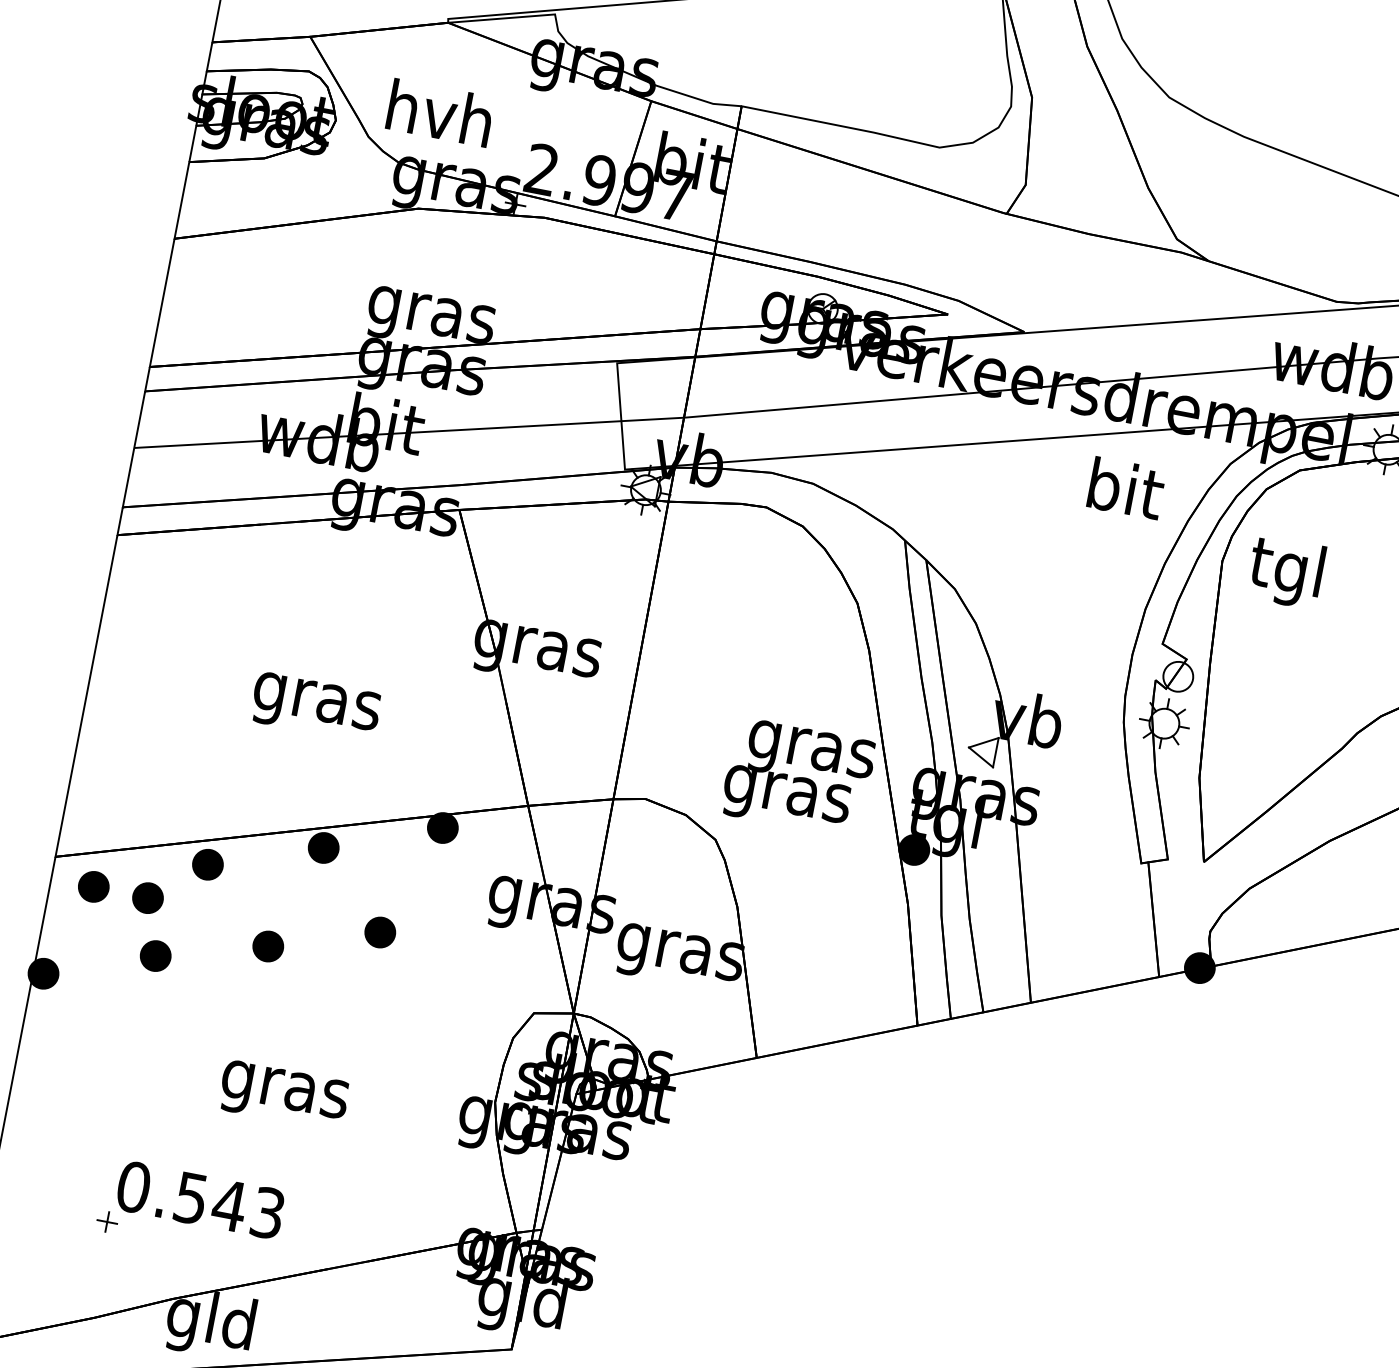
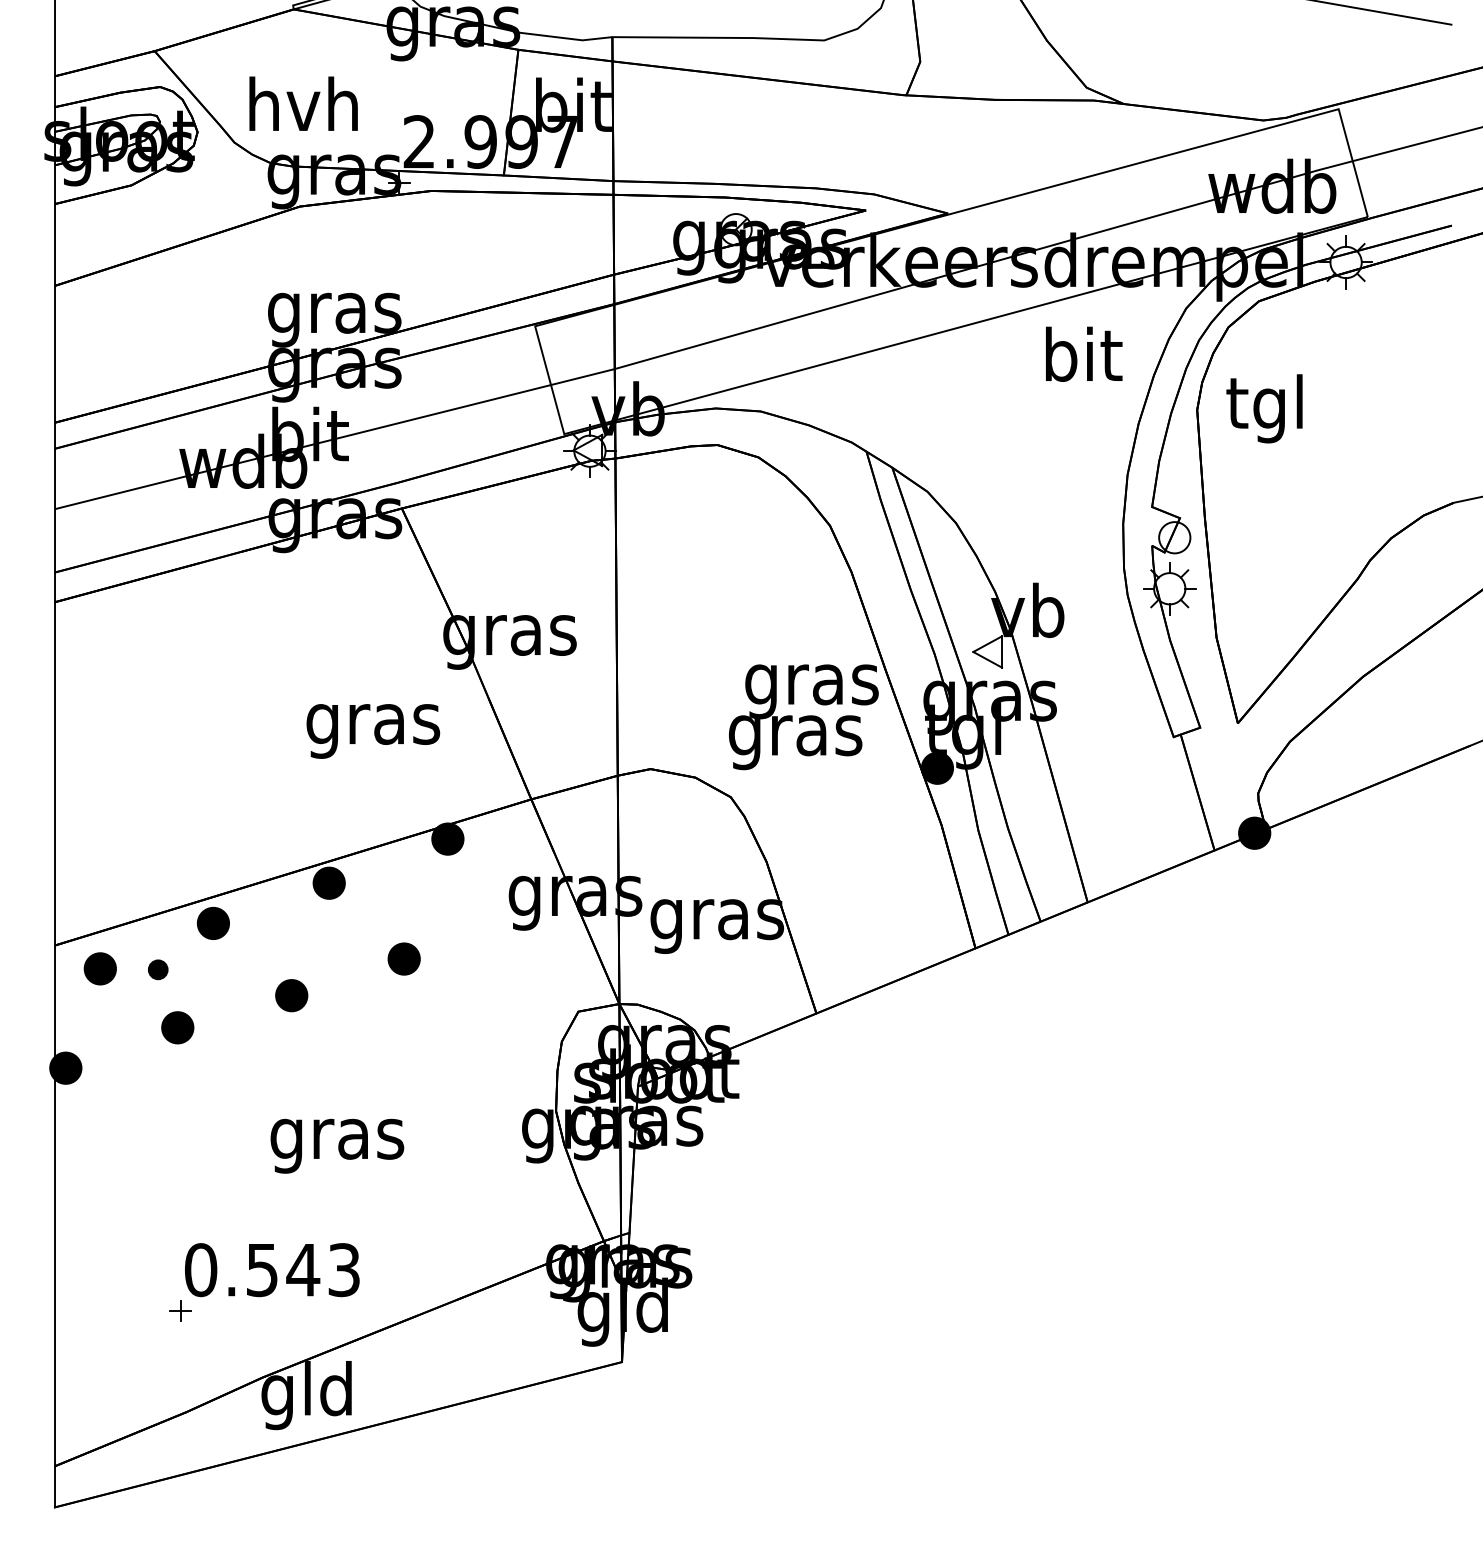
text: (315, 707) -> (373, 731), moved
part: (147, 897) -> (157, 969), size x0.6

